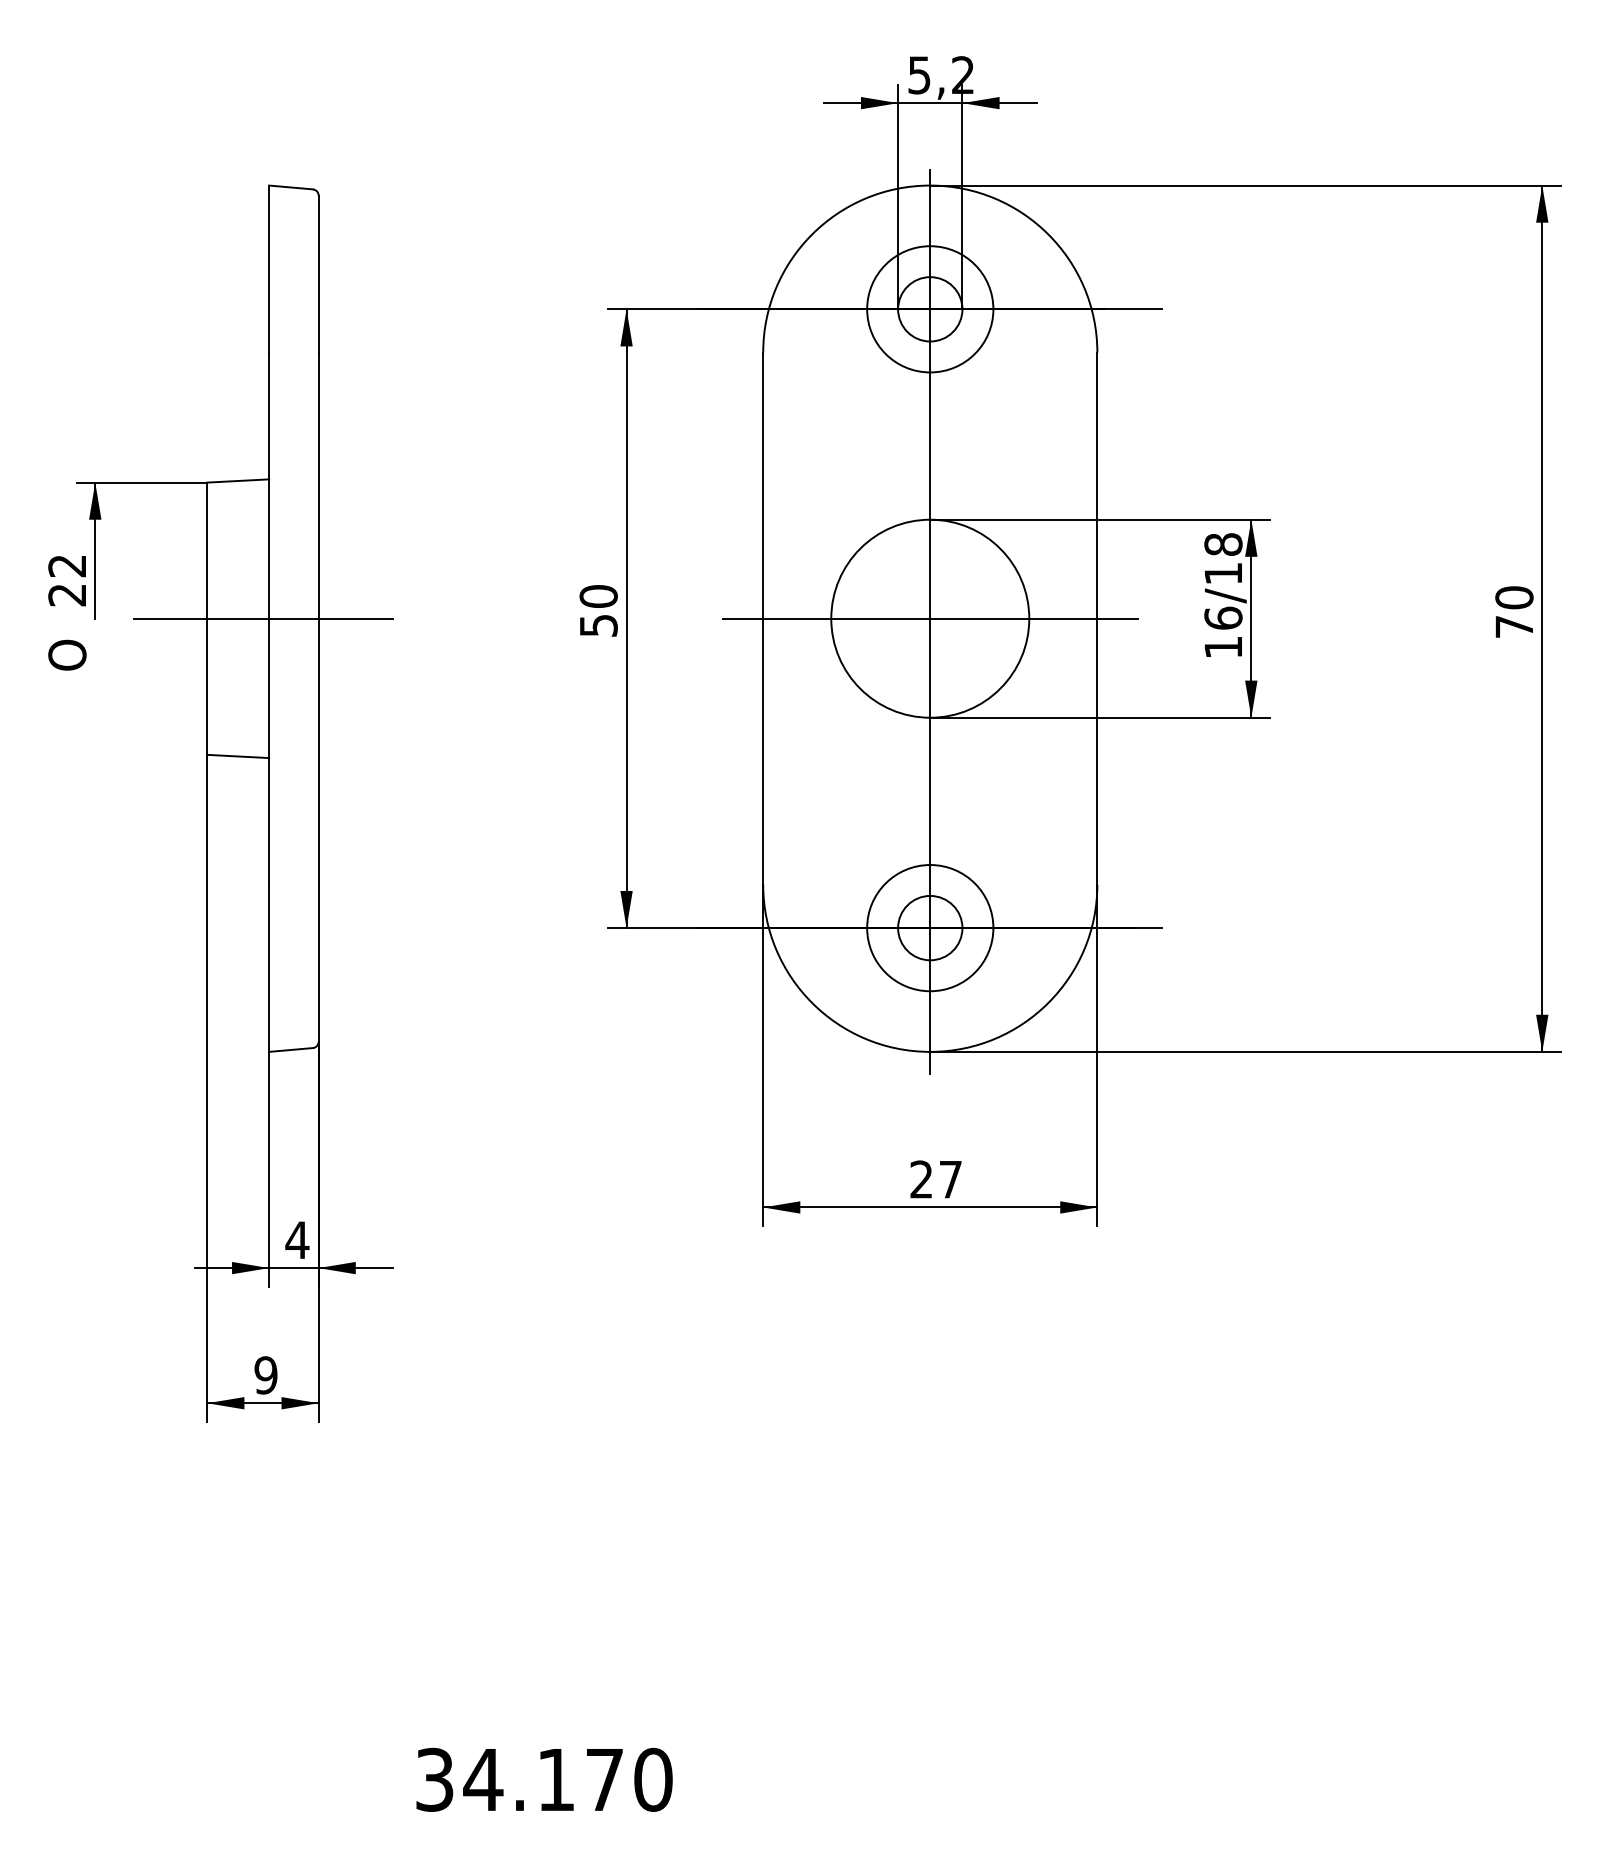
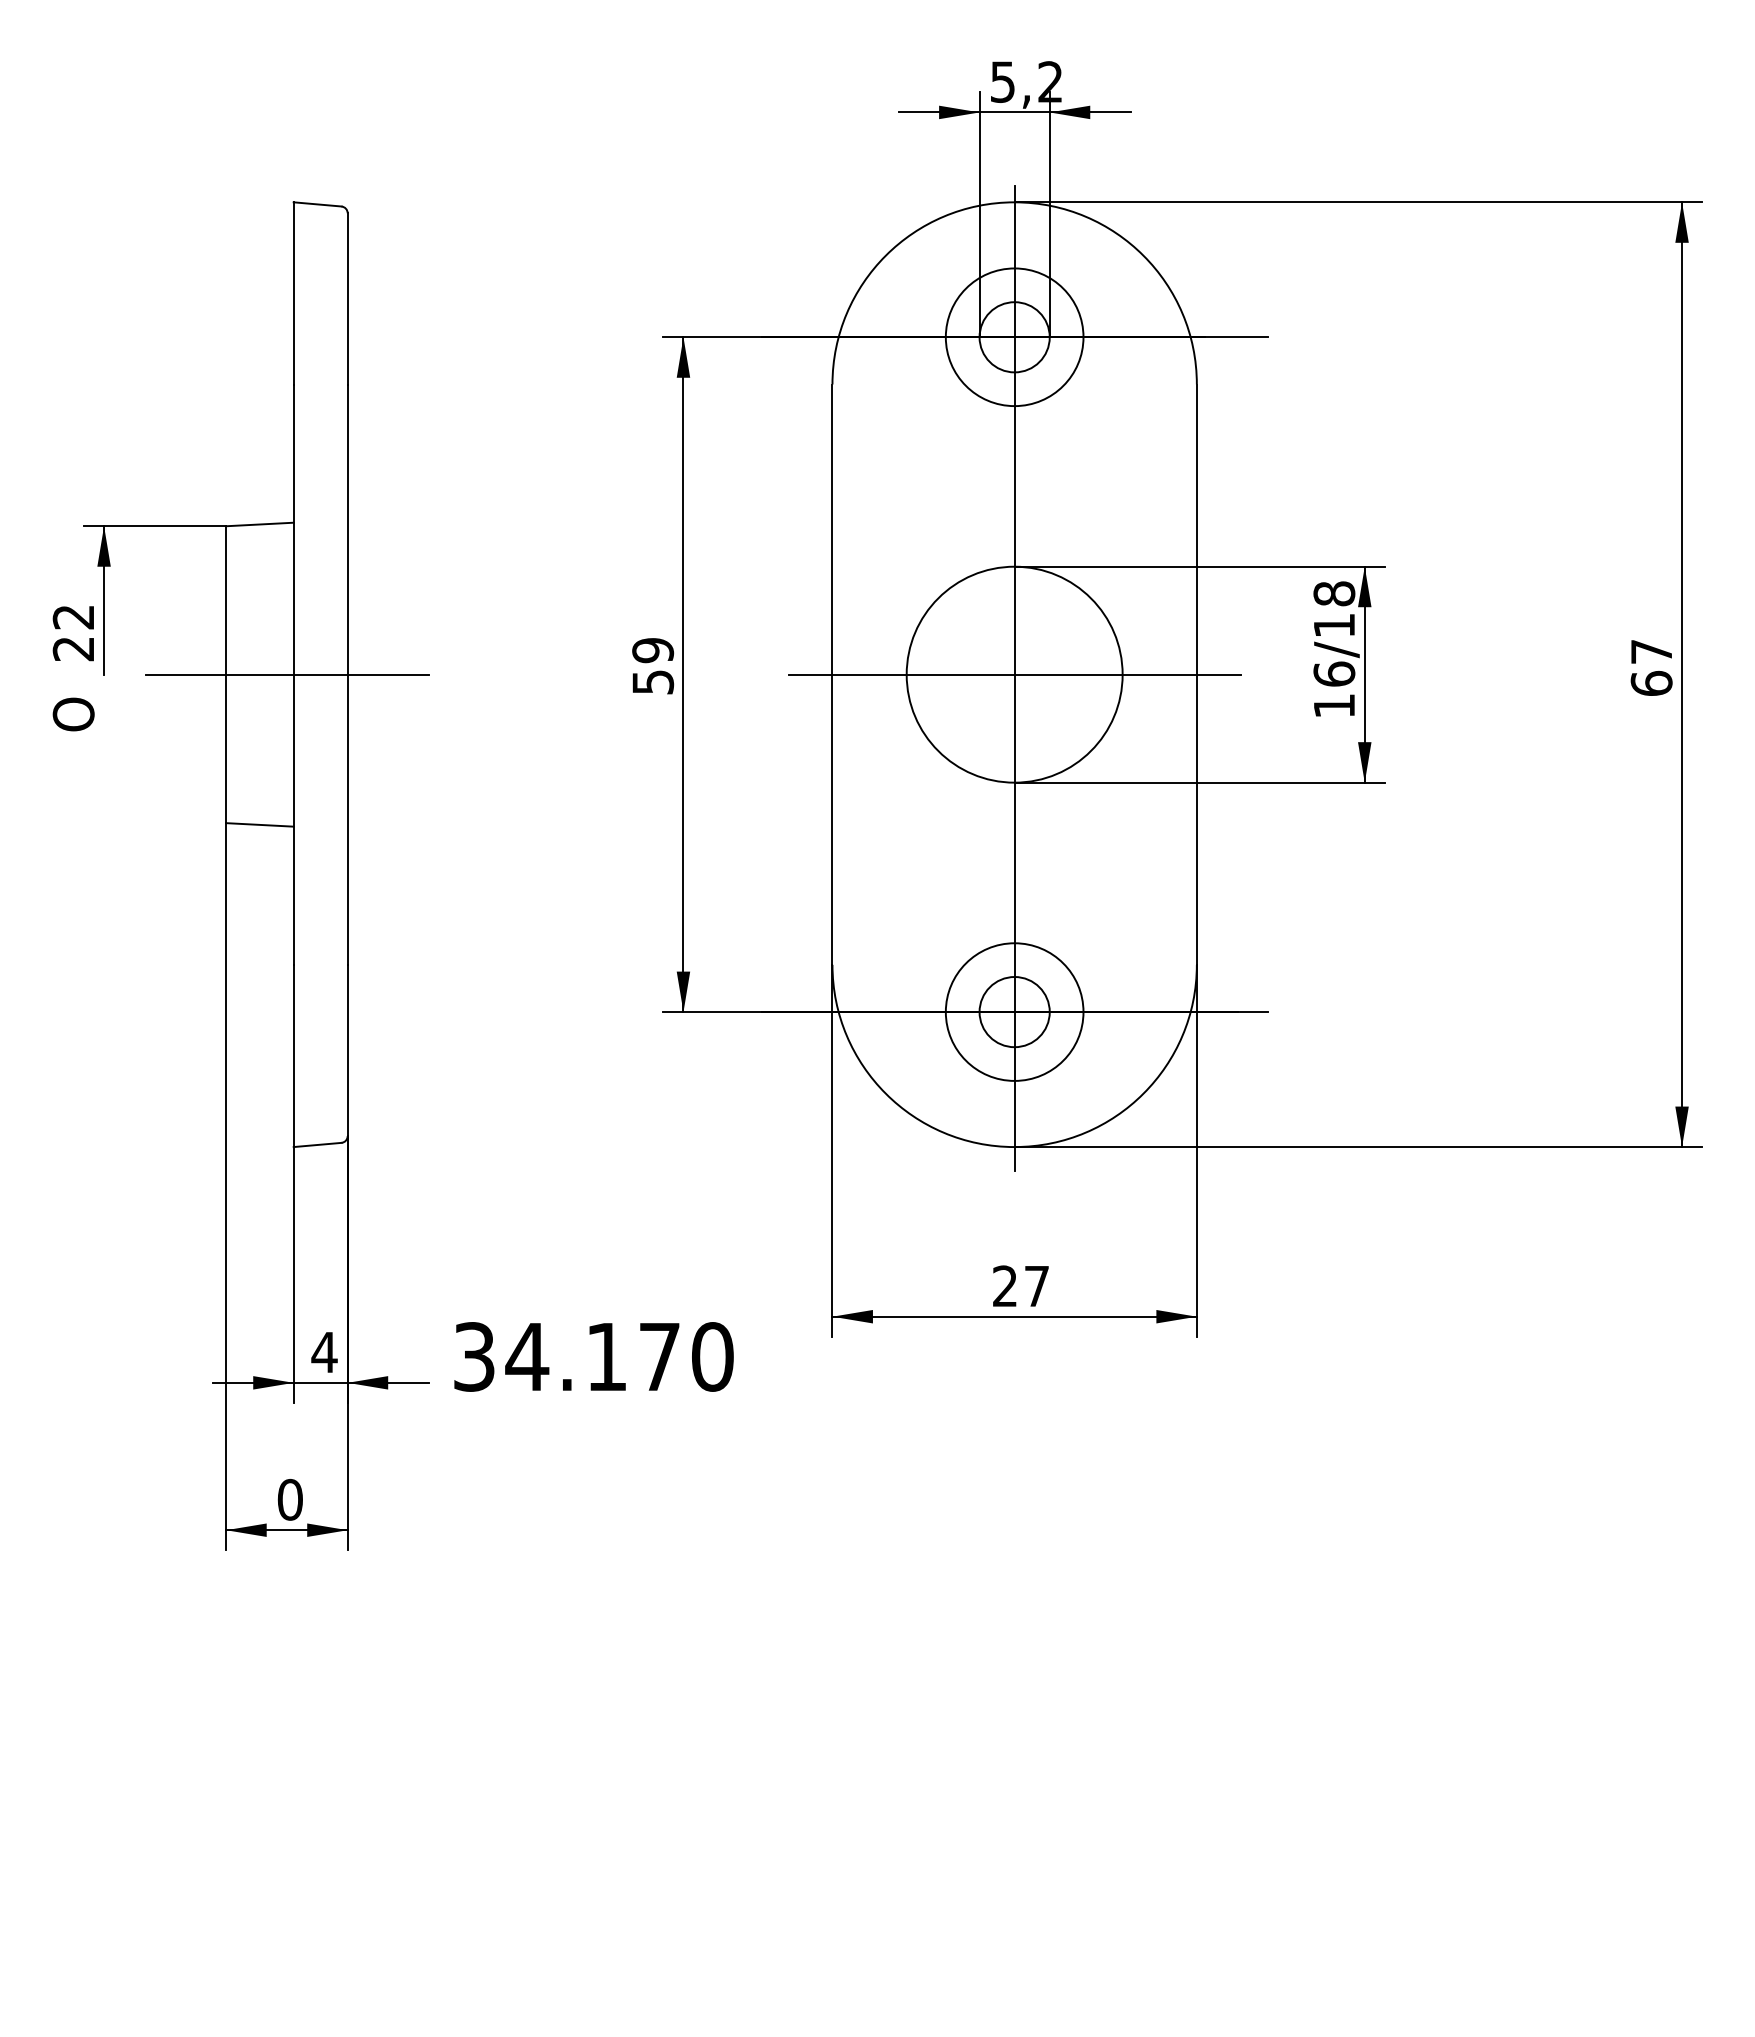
text: (599, 596) -> (653, 650), 50 -> 59
text: (1514, 612) -> (1651, 667), 70 -> 67
text: (265, 1375) -> (289, 1499), 9 -> 0
text: (544, 1779) -> (593, 1356), moved

